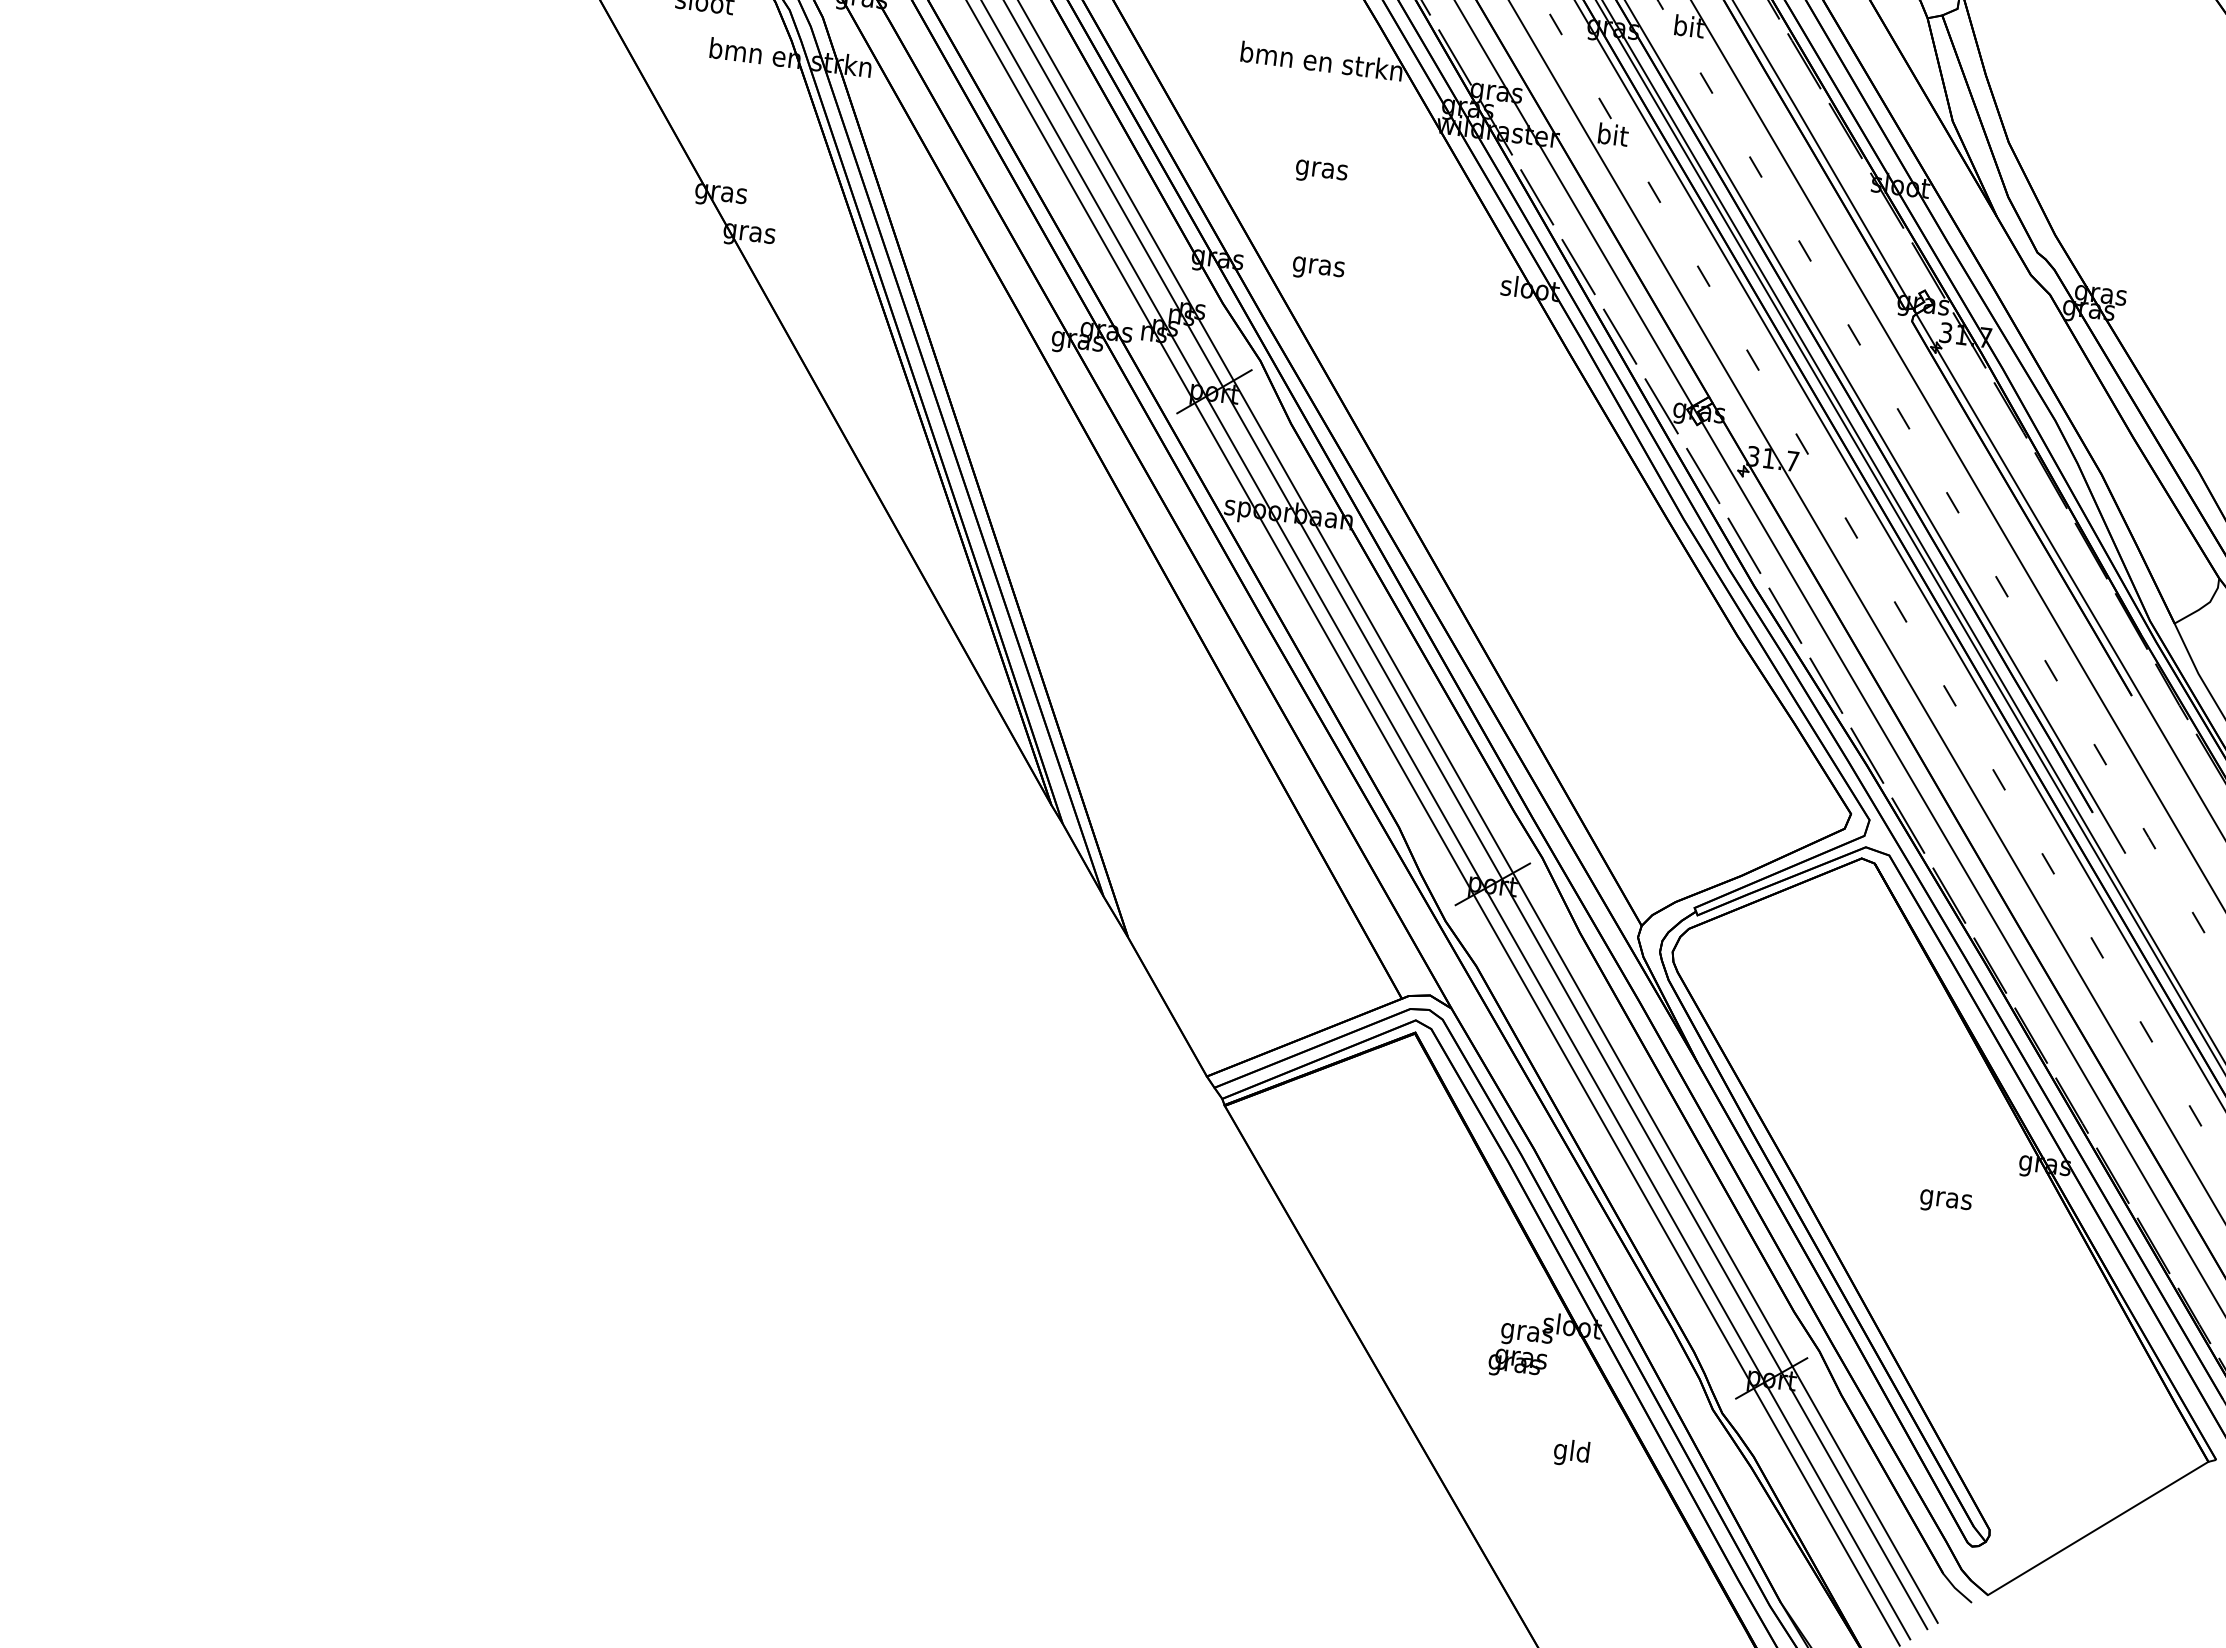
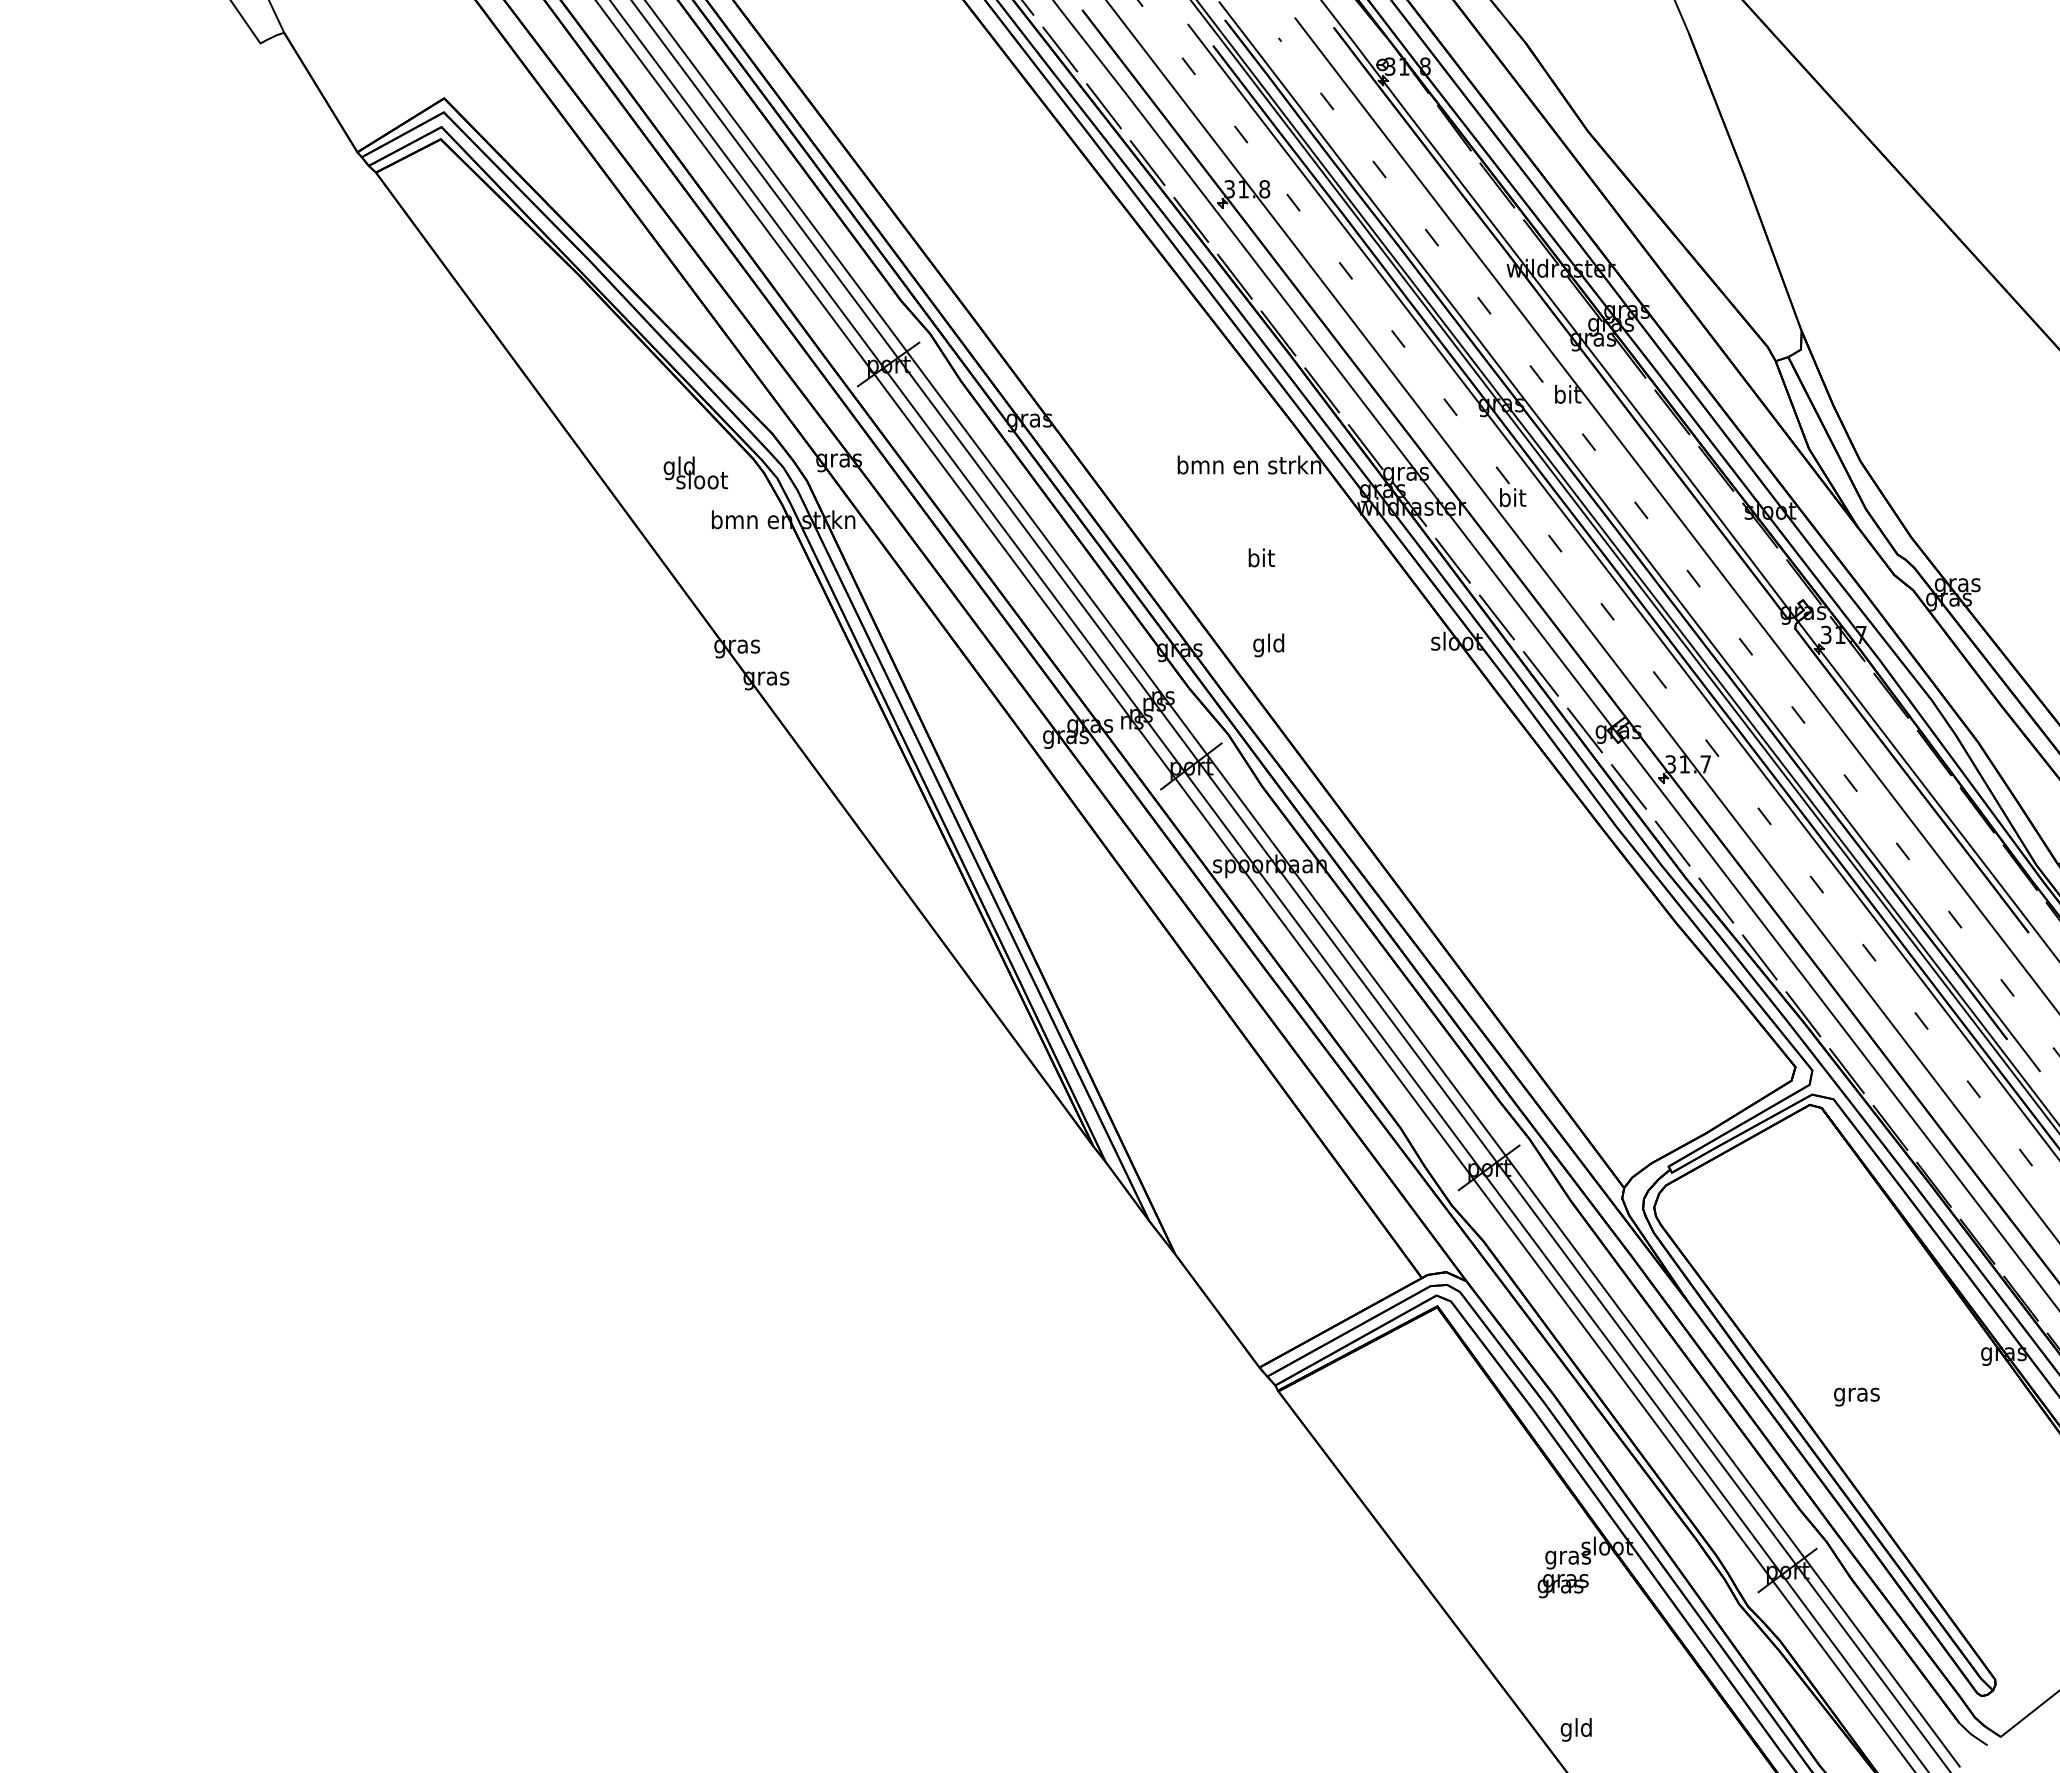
text: (1322, 170) -> (1261, 560), gras -> bit
text: (1318, 266) -> (1268, 645), gras -> gld
text: (1945, 1201) -> (1856, 1396), moved
text: (1570, 1452) -> (1575, 1729), moved

